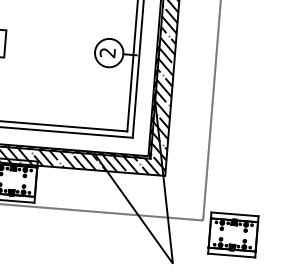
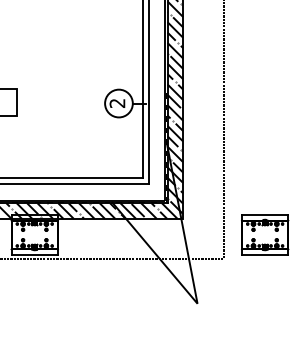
part: (233, 234) -> (265, 234), moved

